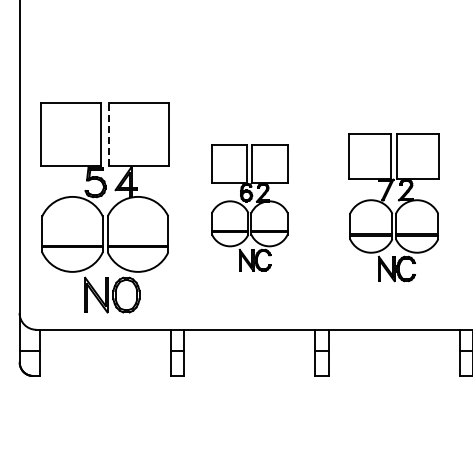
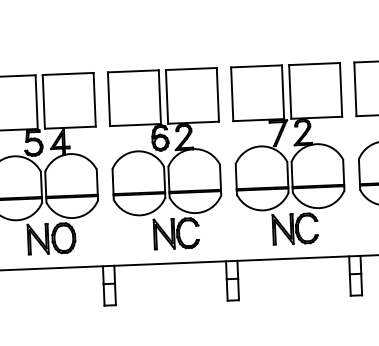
line: (109, 134) -> (43, 101), dashed -> solid
part: (249, 207) -> (165, 159), size x1.67
part: (393, 207) -> (288, 154), size x1.43

